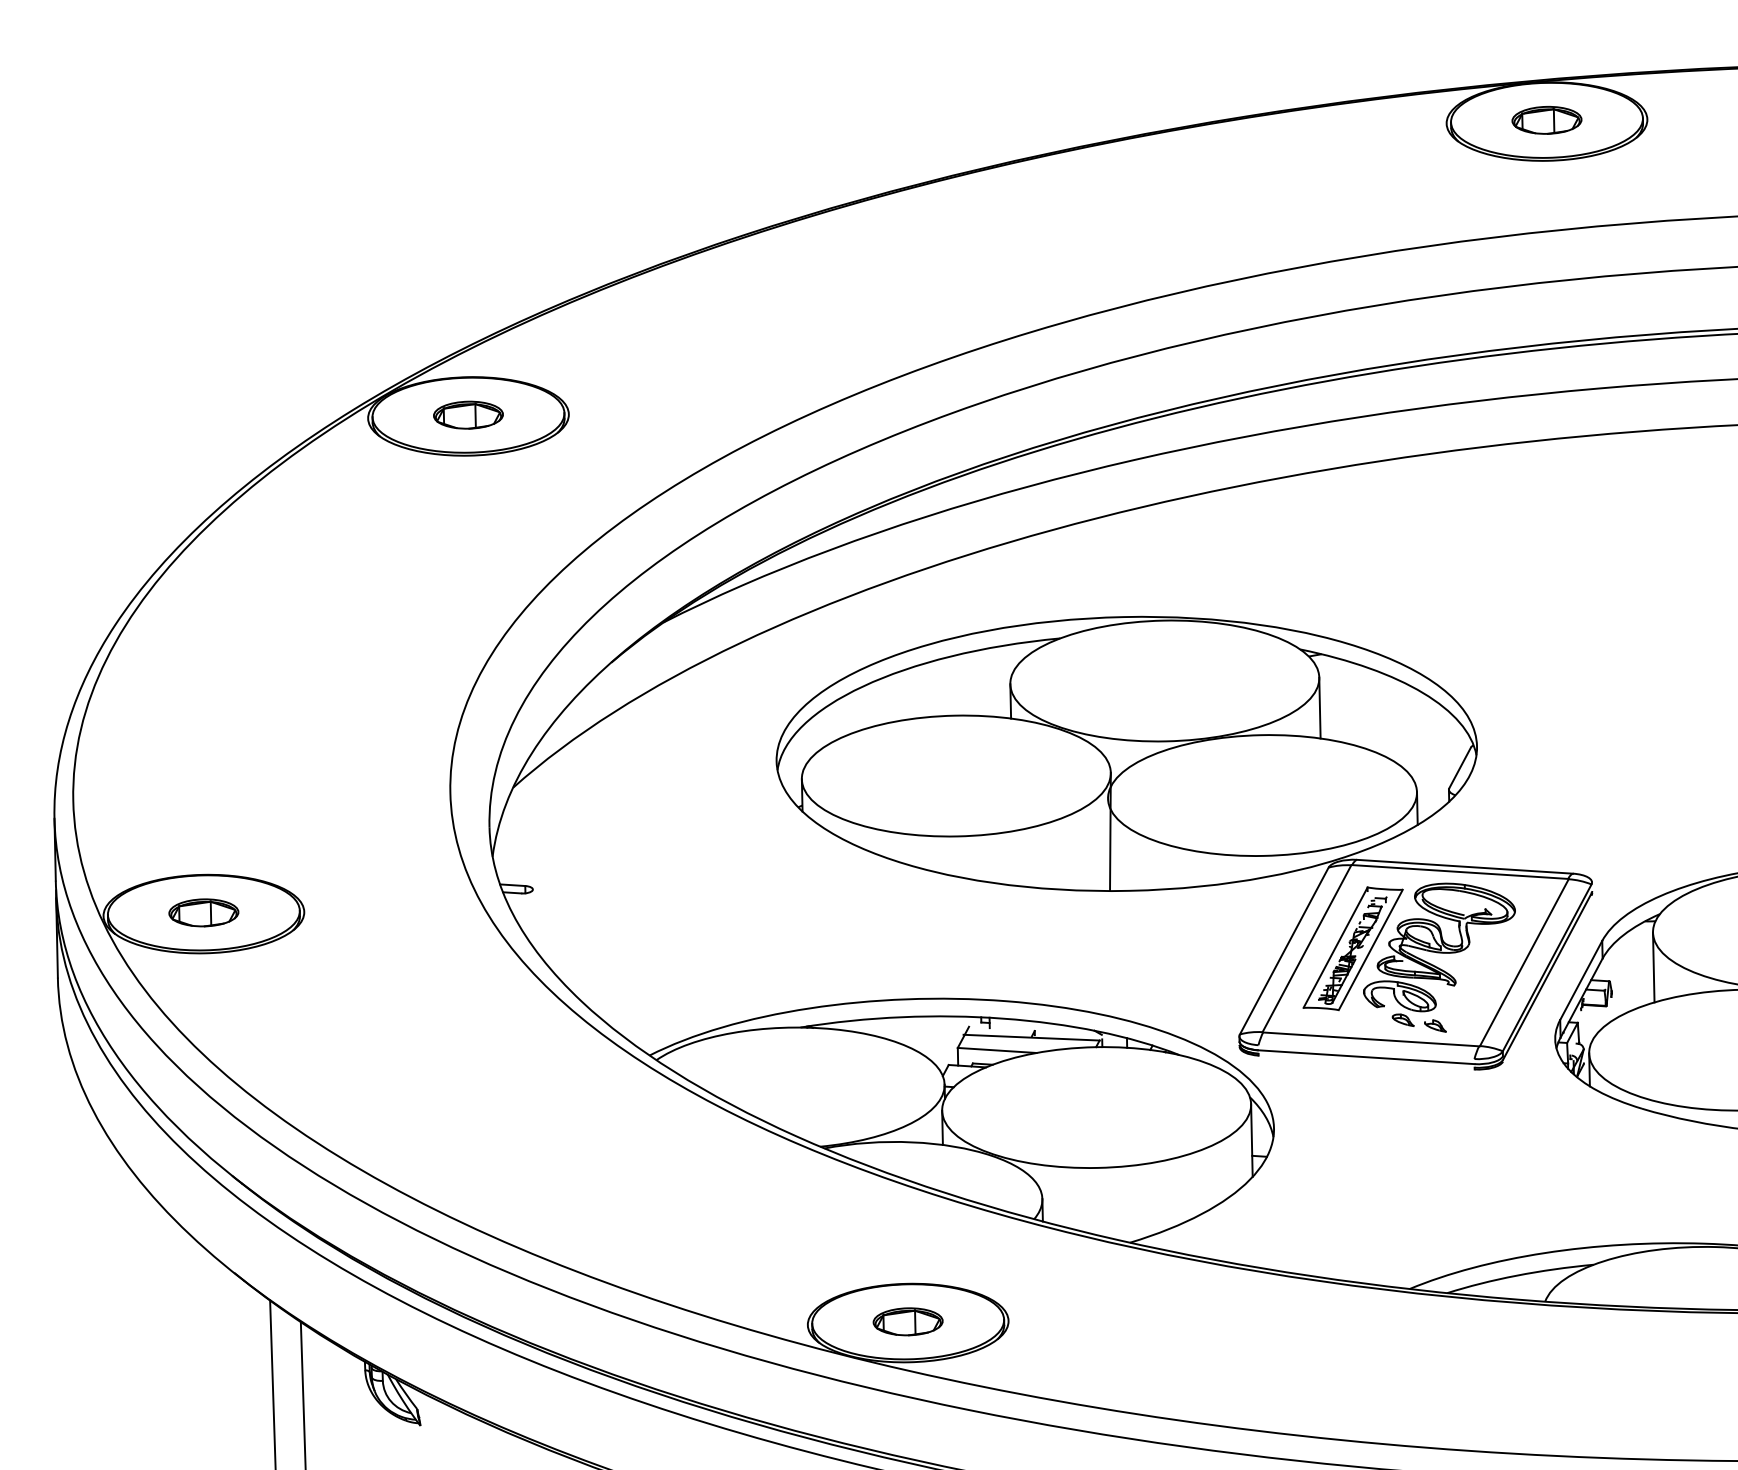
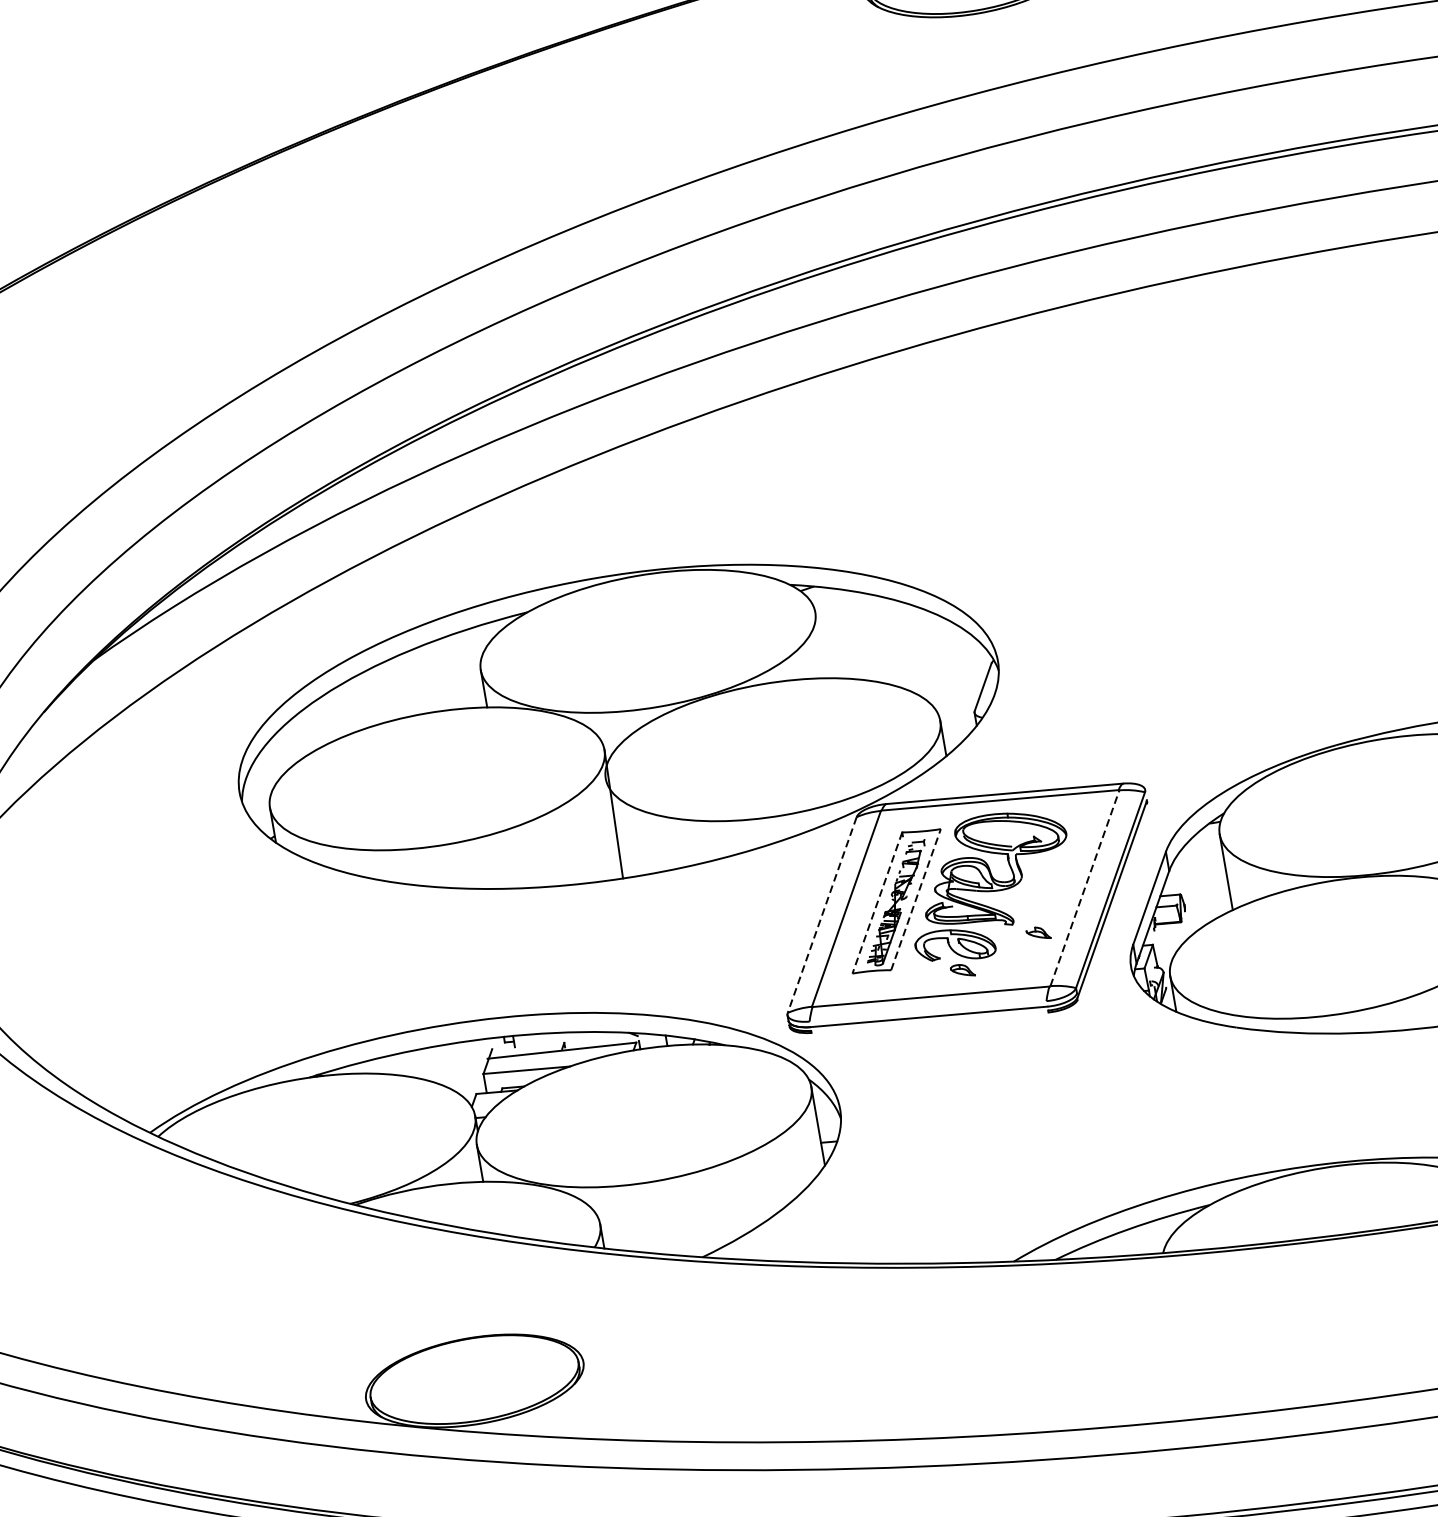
line: (1319, 707) -> (820, 644), removed
line: (1335, 948) -> (877, 903), solid -> dashed
line: (1371, 949) -> (916, 899), solid -> dashed
line: (1284, 951) -> (822, 915), solid -> dashed
line: (1524, 962) -> (1085, 888), solid -> dashed
part: (1435, 1025) -> (1038, 932), moved
part: (907, 1321) -> (473, 1379), removed

